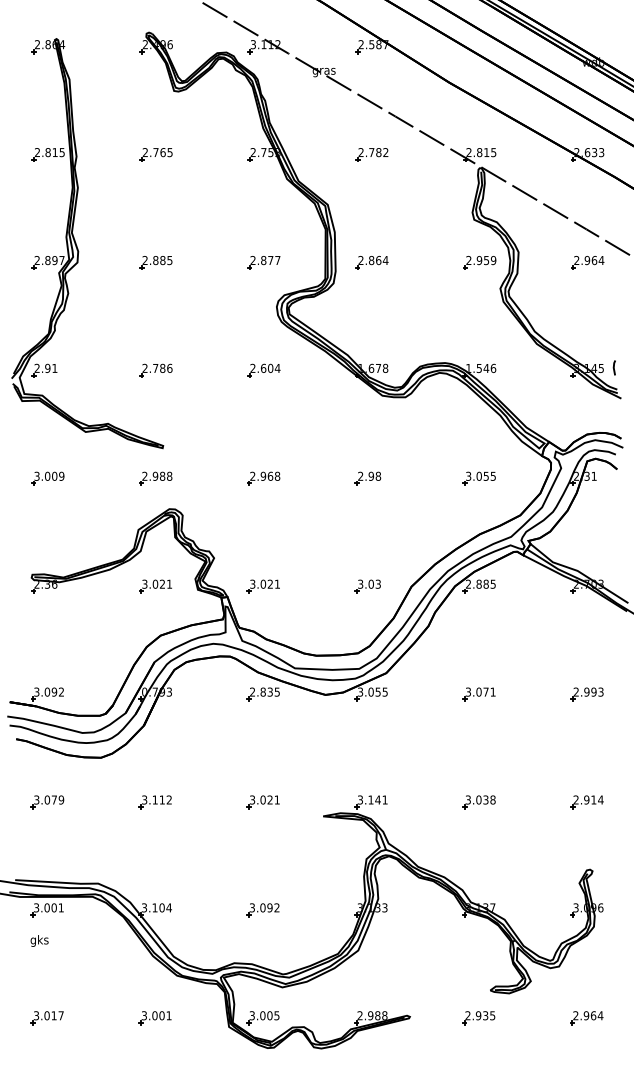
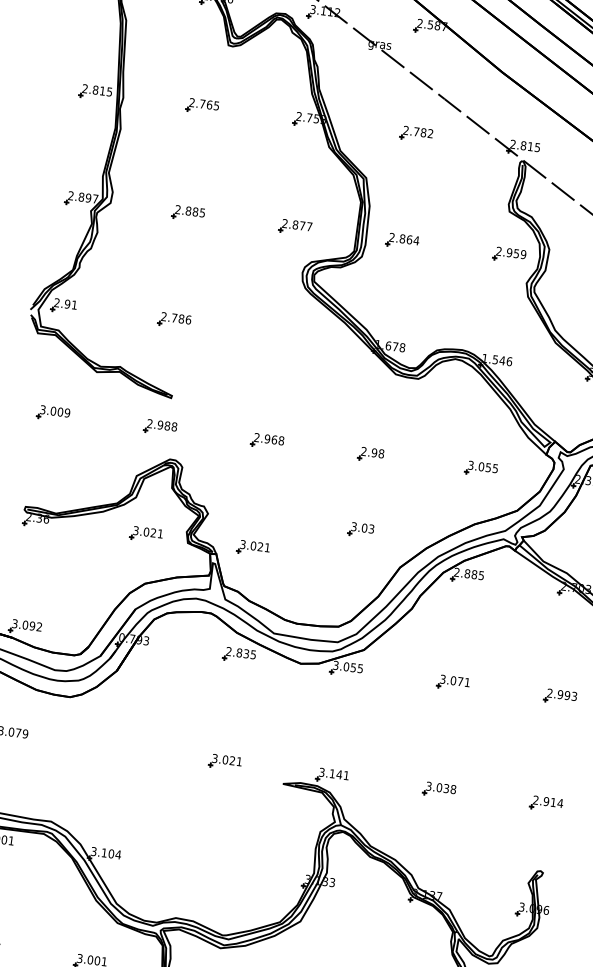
part: (263, 370) -> (281, 334), removed
part: (367, 586) -> (360, 529), moved
part: (154, 802) -> (117, 748), removed
part: (262, 910) -> (210, 869), removed

